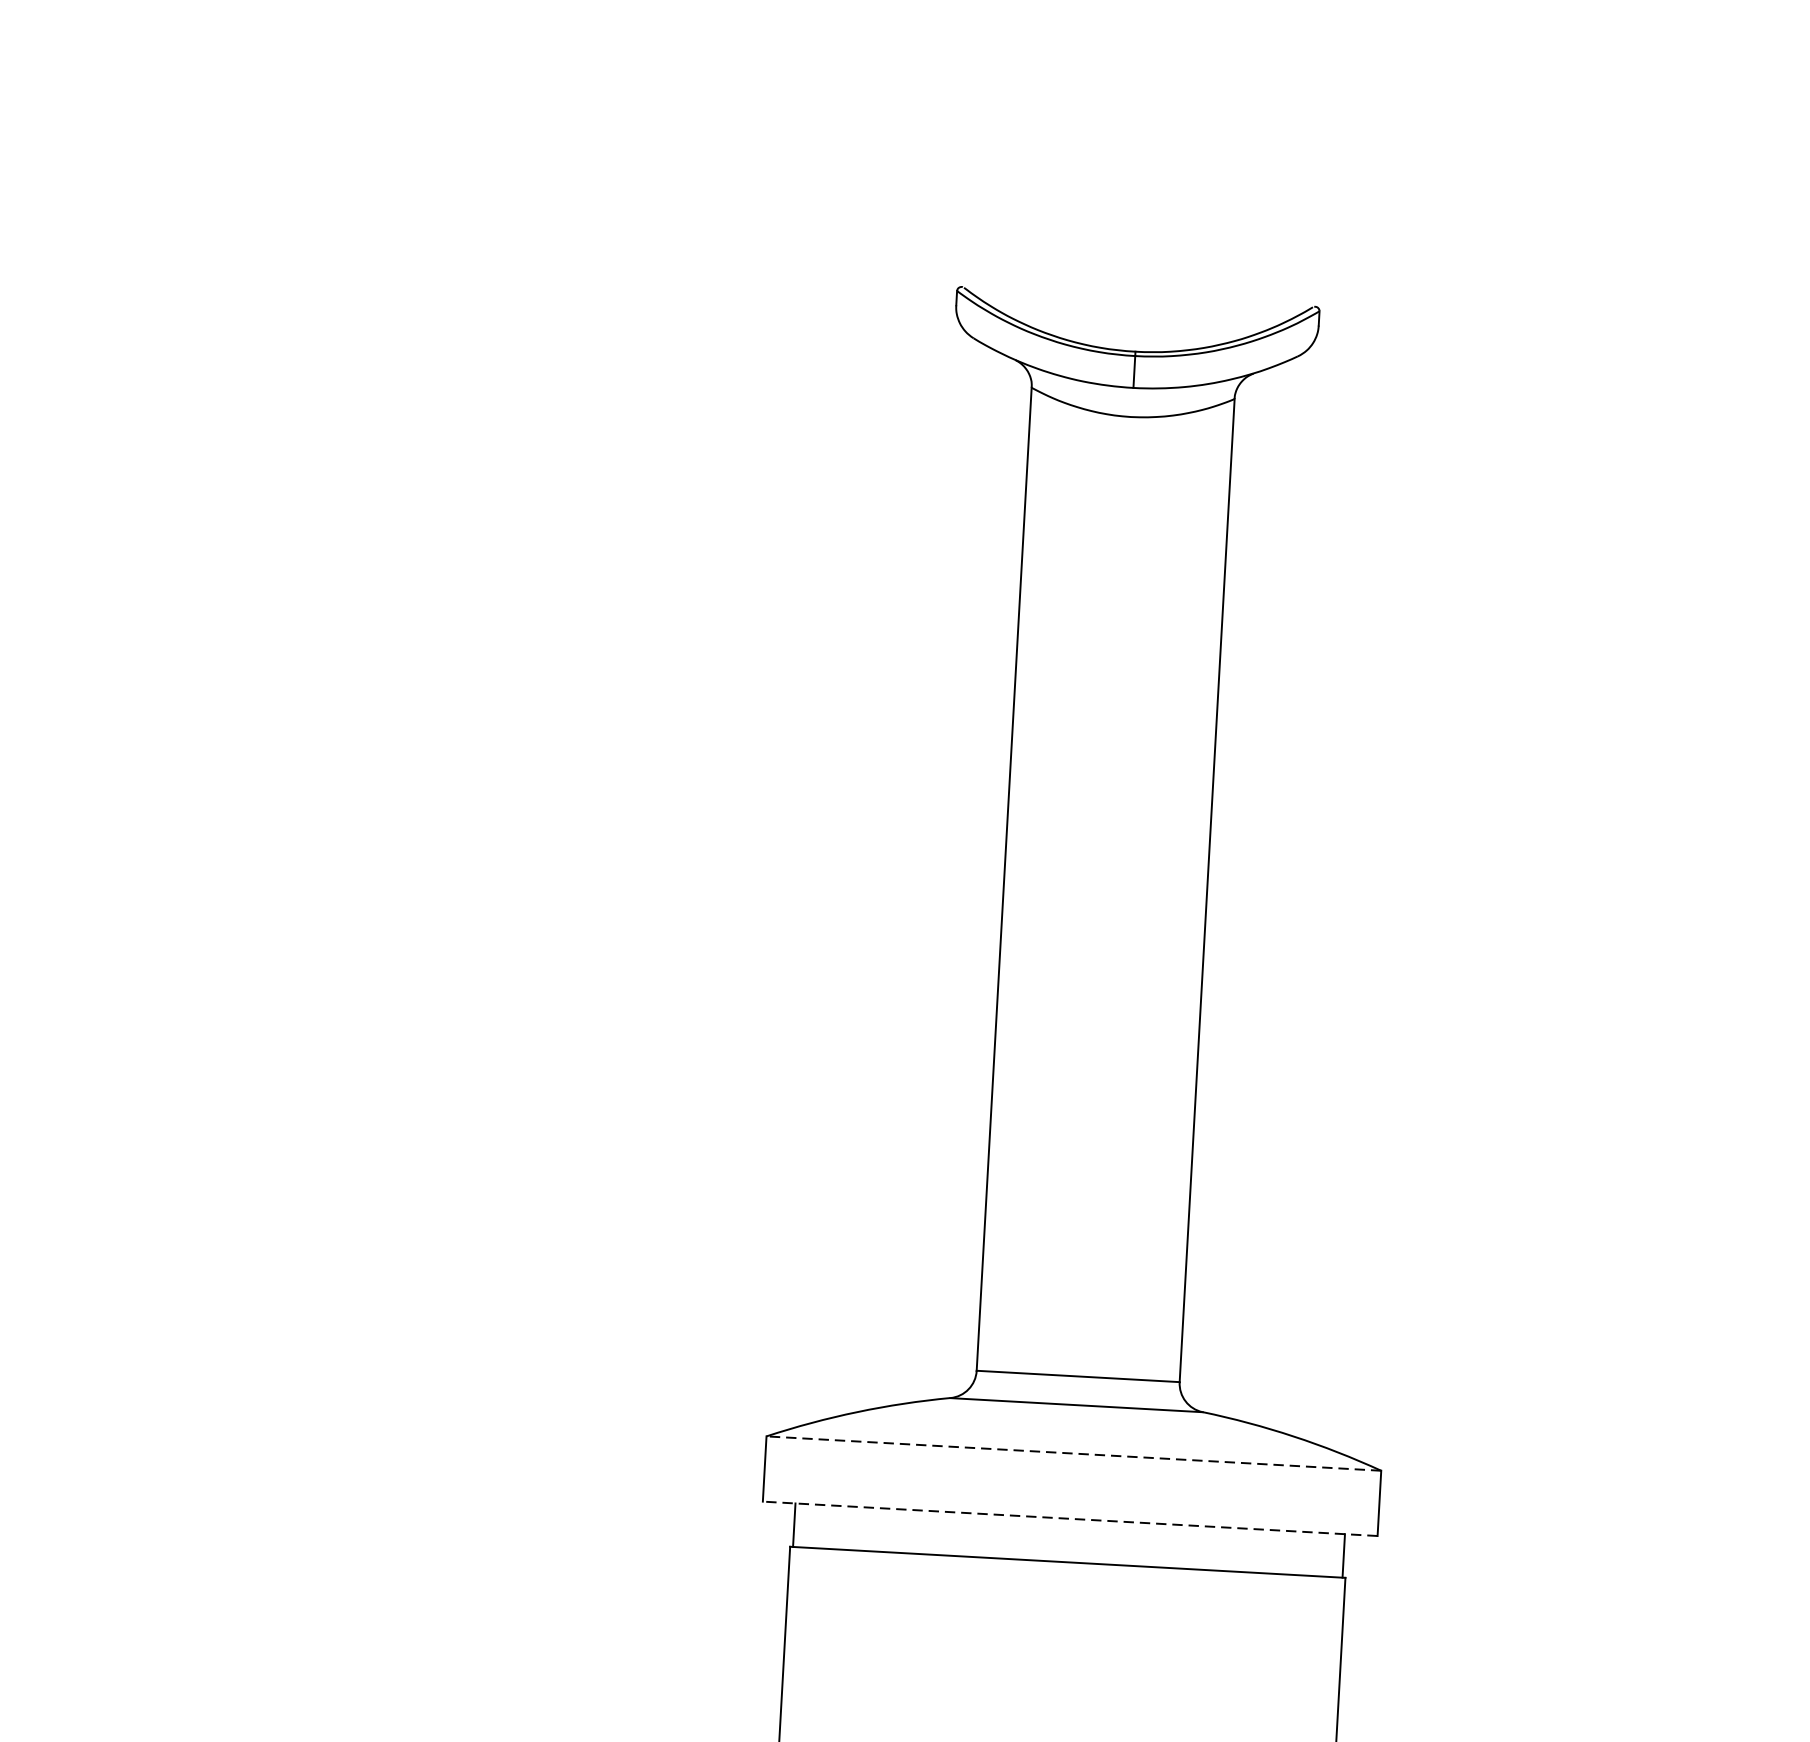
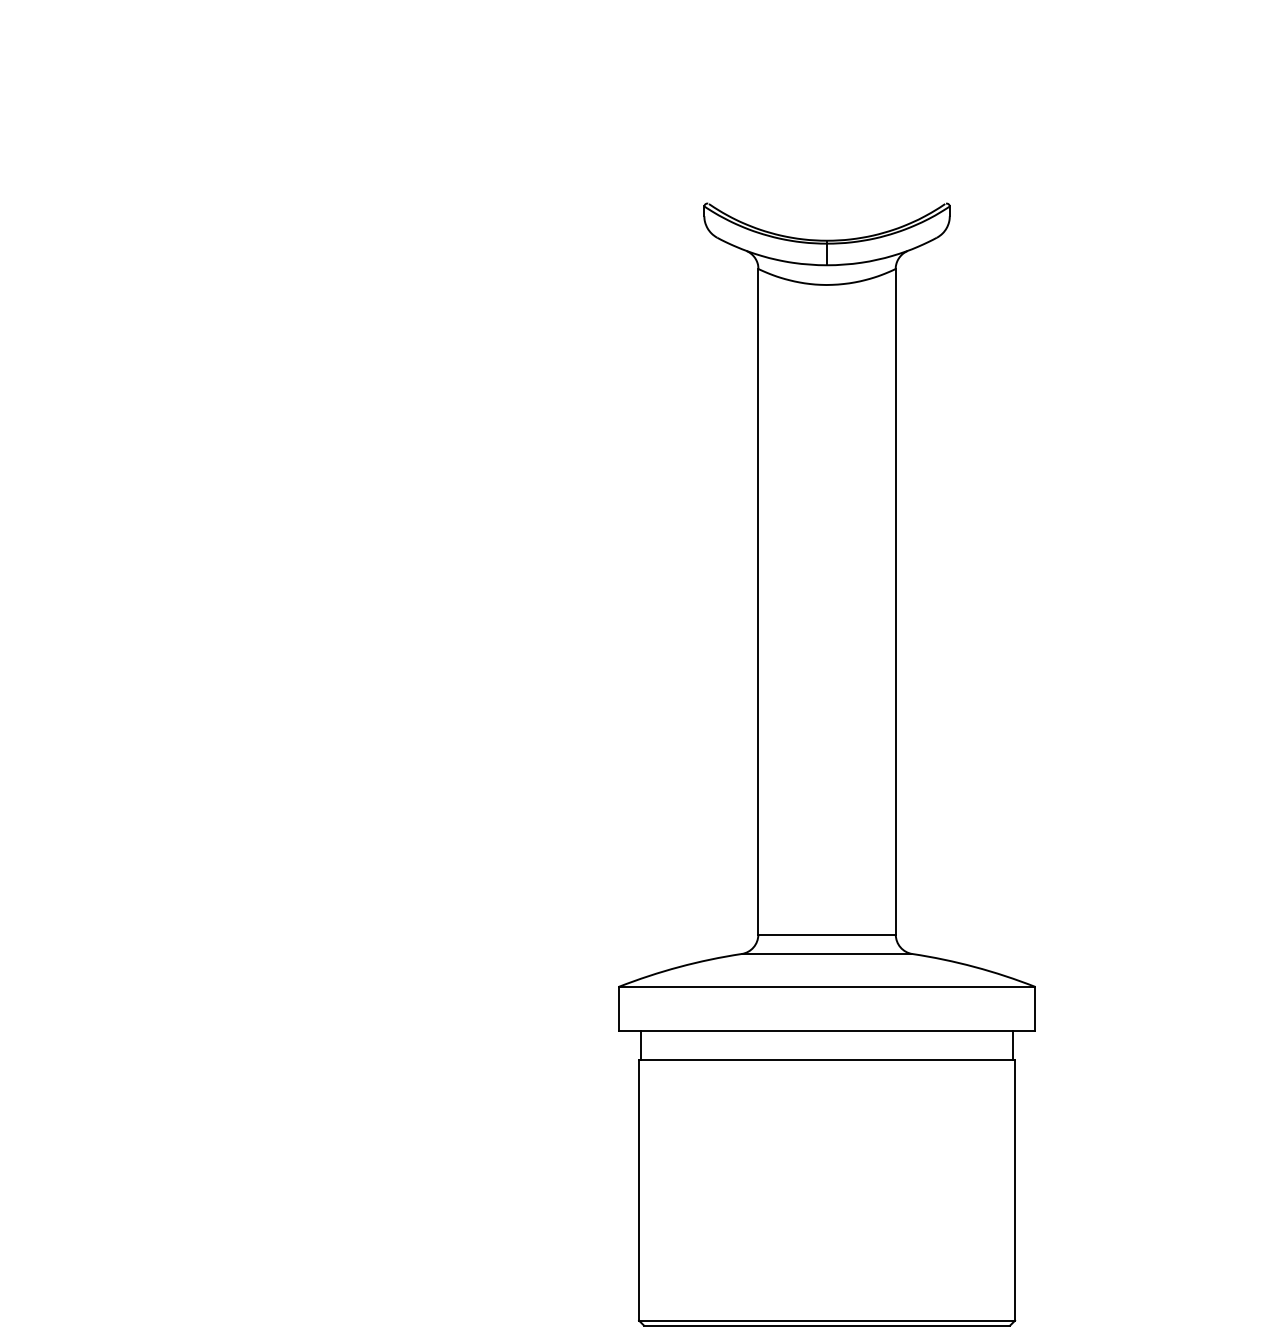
line: (1073, 1453) -> (826, 986), dashed -> solid
line: (1069, 1519) -> (826, 1031), dashed -> solid

